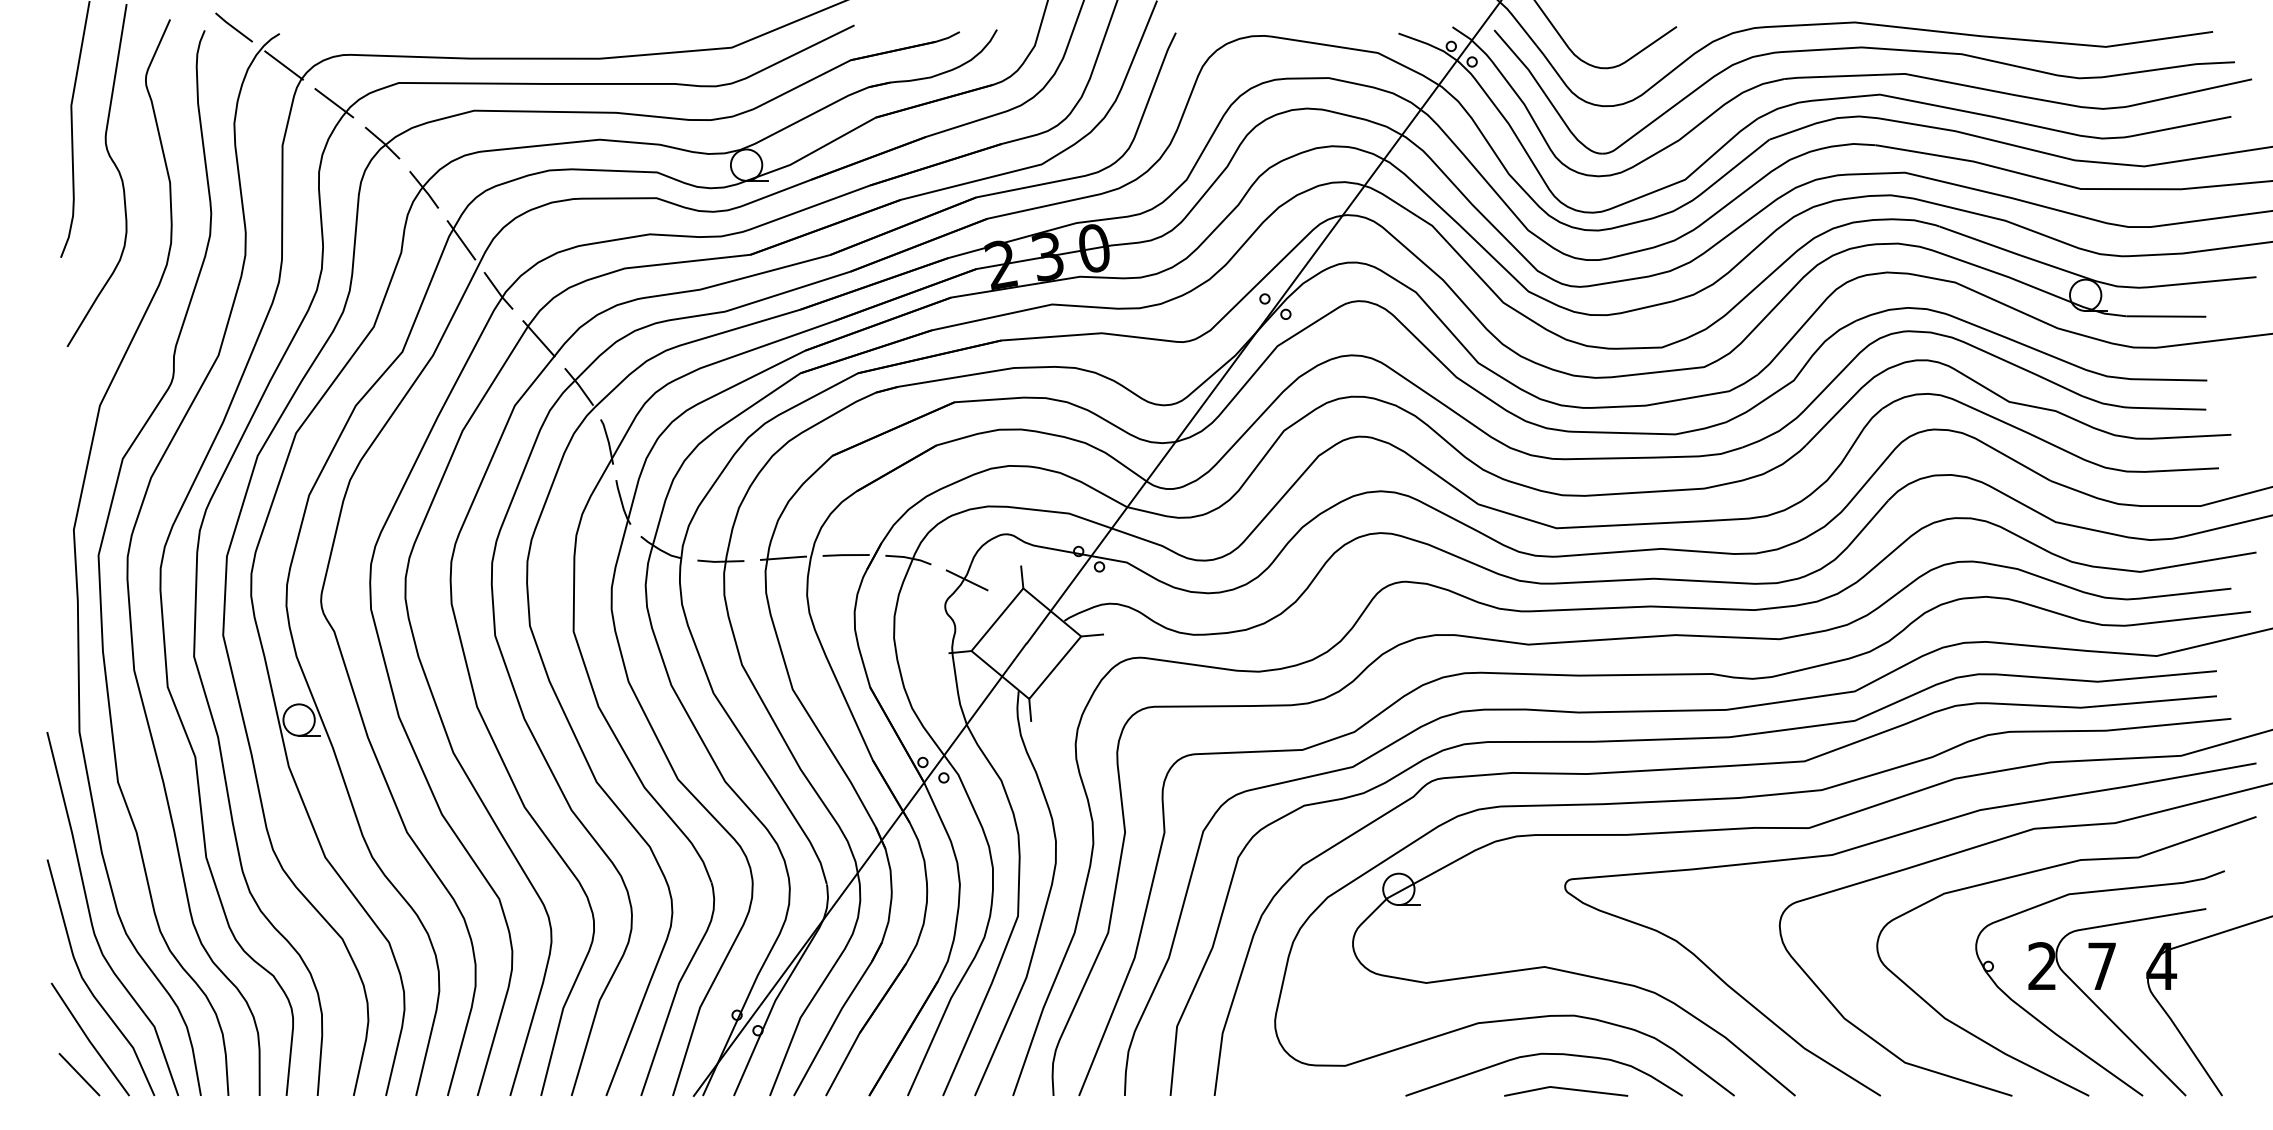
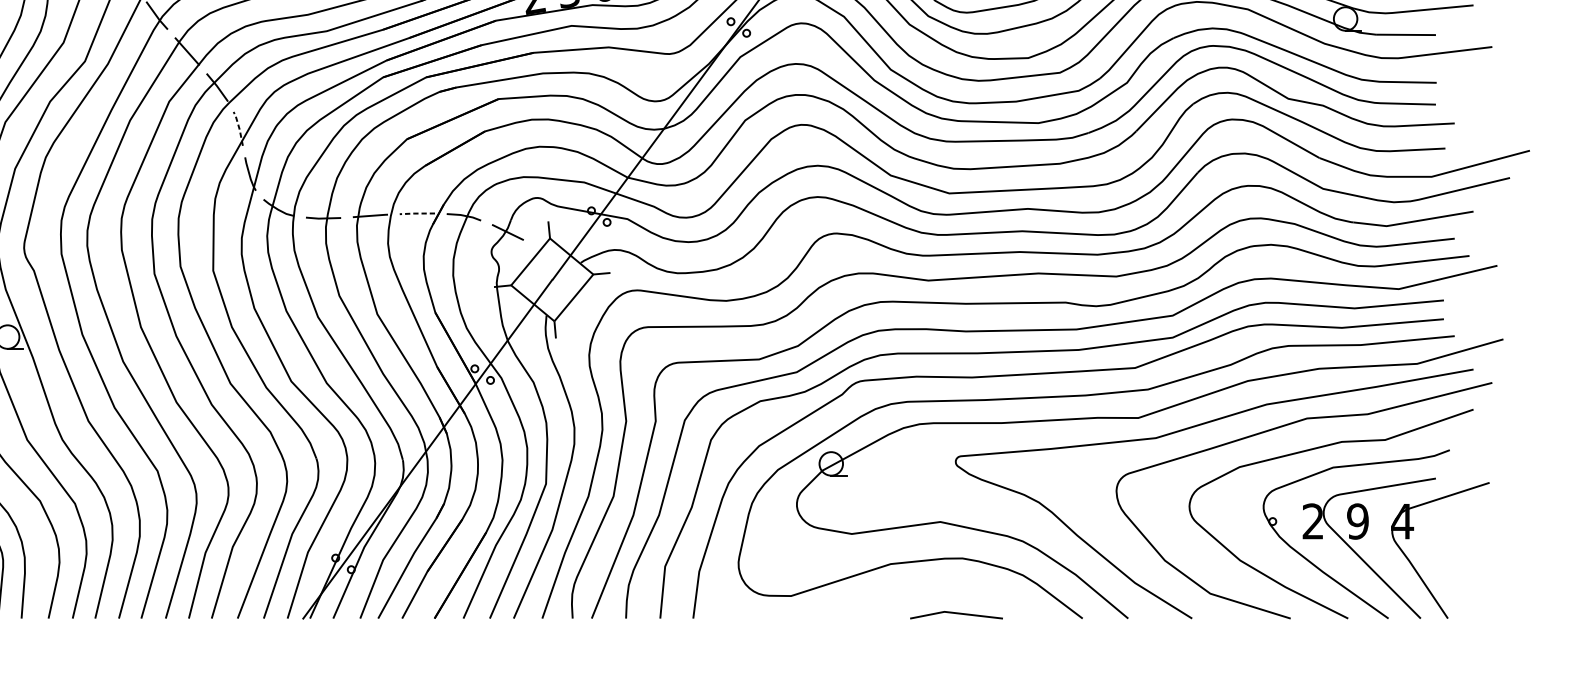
line: (608, 440) -> (239, 127), solid -> dashed
line: (845, 555) -> (416, 213), solid -> dashed
text: (2101, 966) -> (1357, 521), 7 -> 9
curve: (1538, 1055) -> (935, 588), removed

